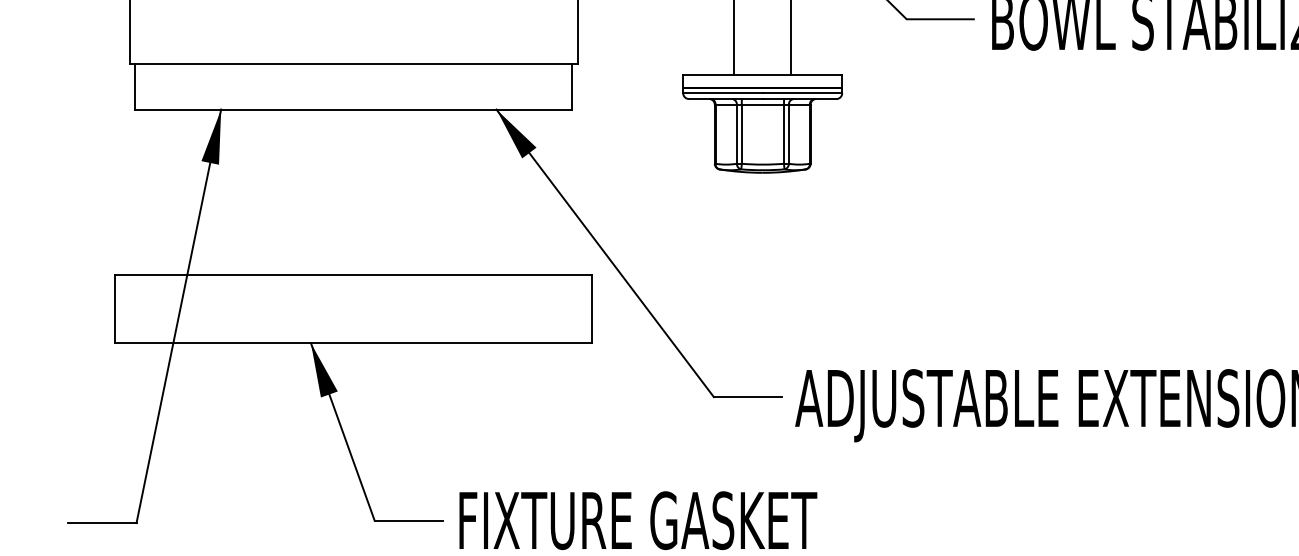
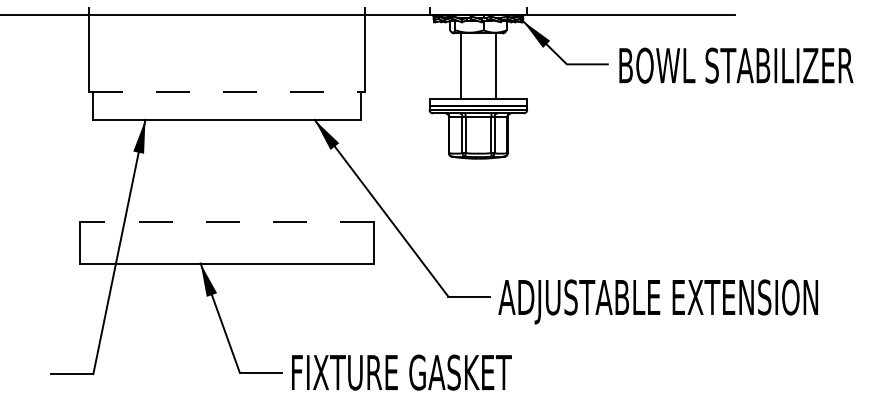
line: (353, 63) -> (226, 91), solid -> dashed
line: (353, 274) -> (226, 221), solid -> dashed

